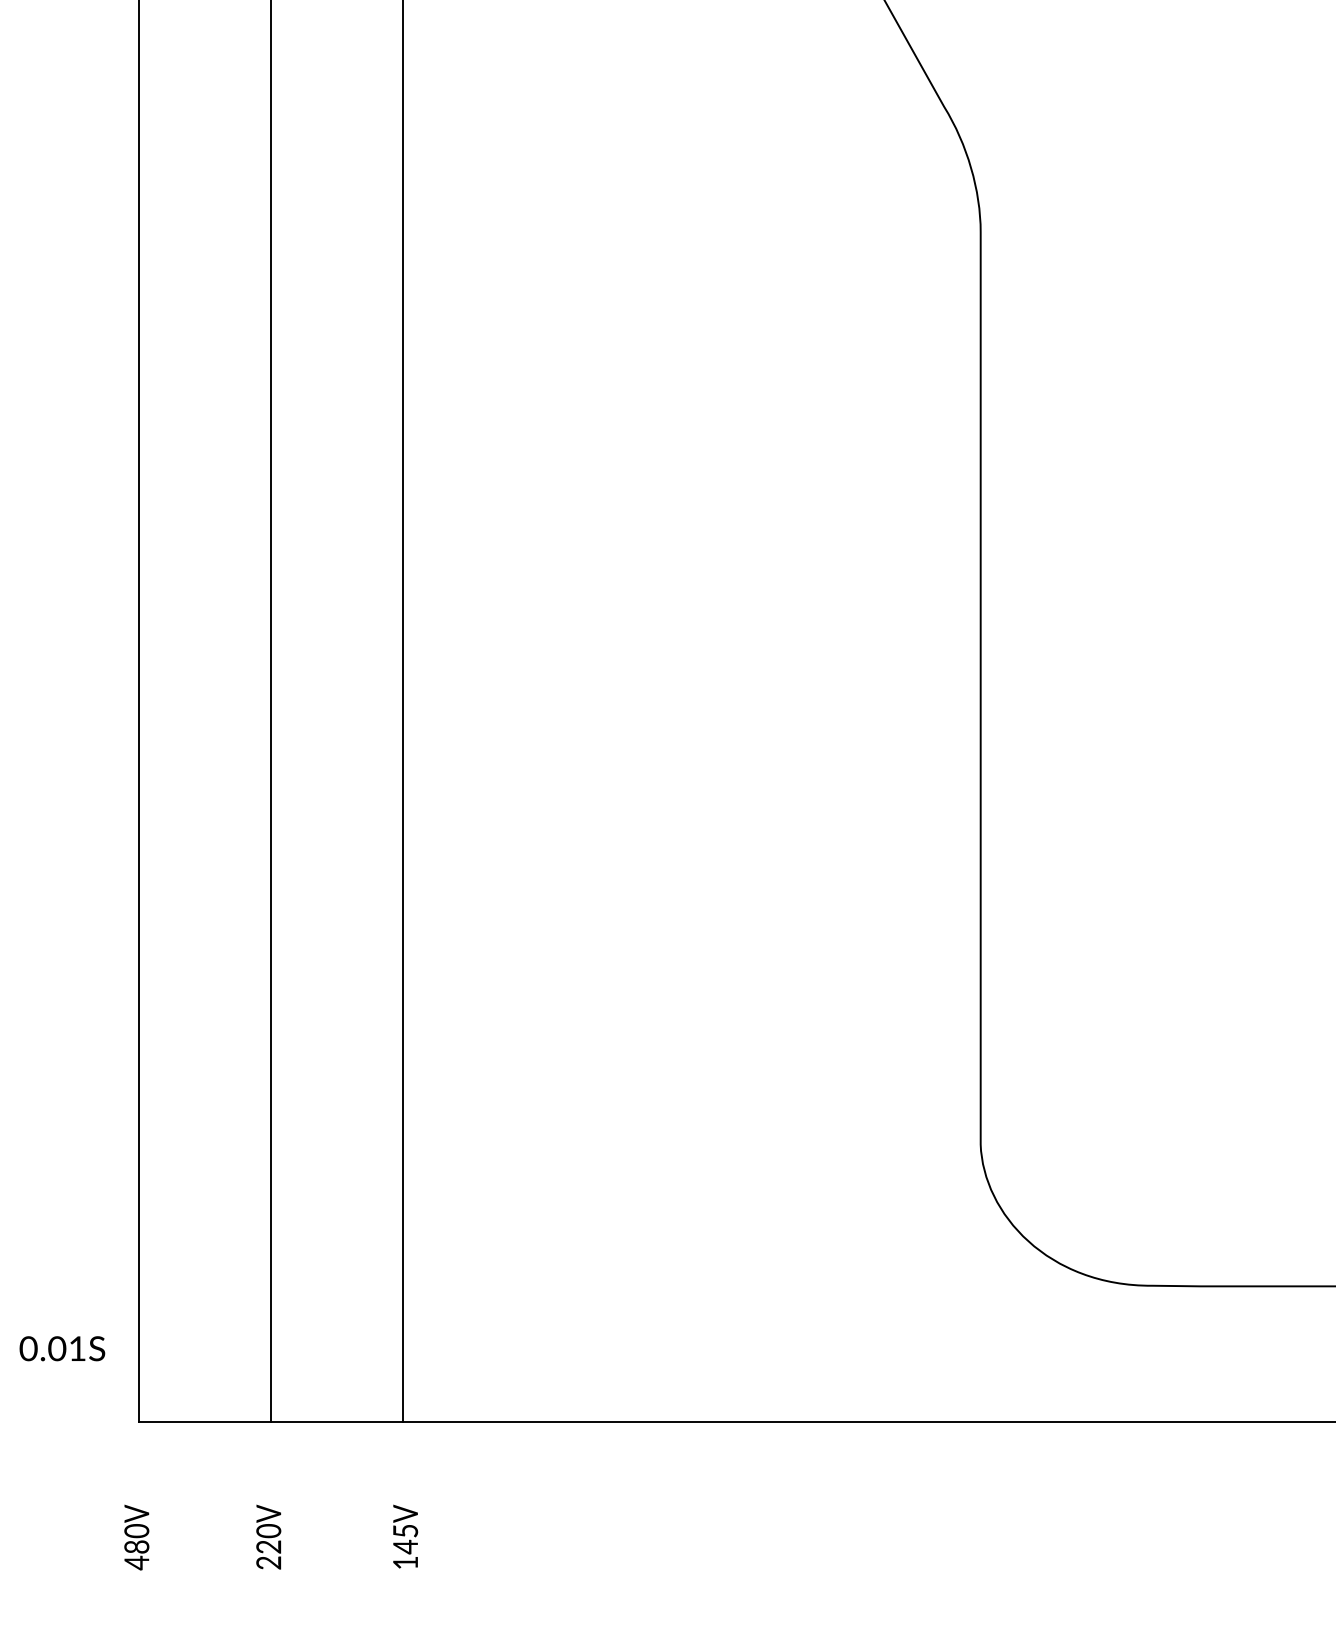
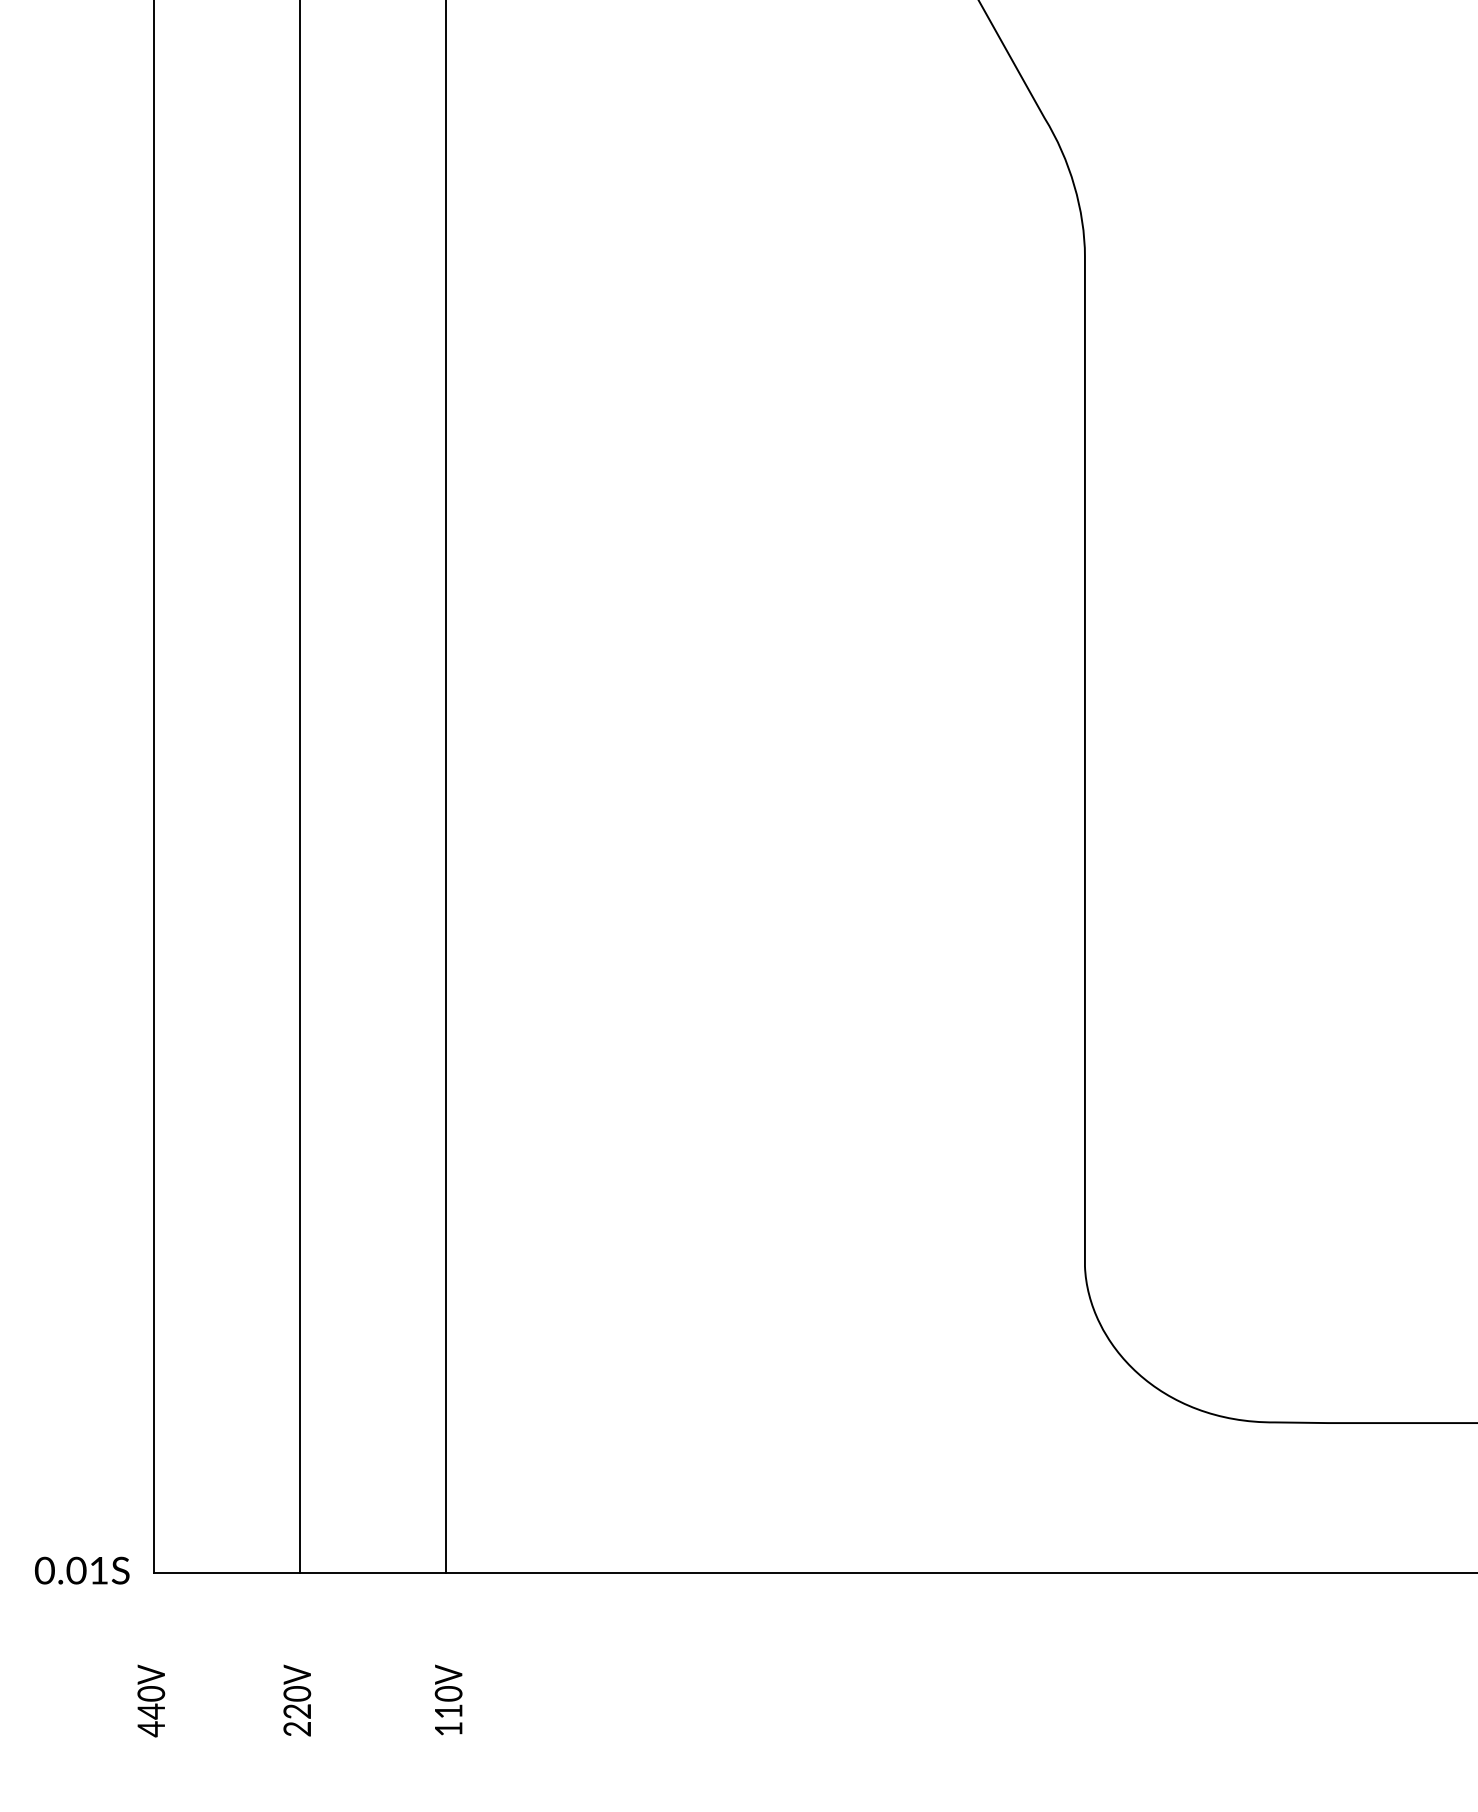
text: (62, 1348) -> (82, 1570), moved
text: (405, 1539) -> (448, 1703), 145V -> 110V
text: (136, 1546) -> (150, 1710), 480V -> 440V

